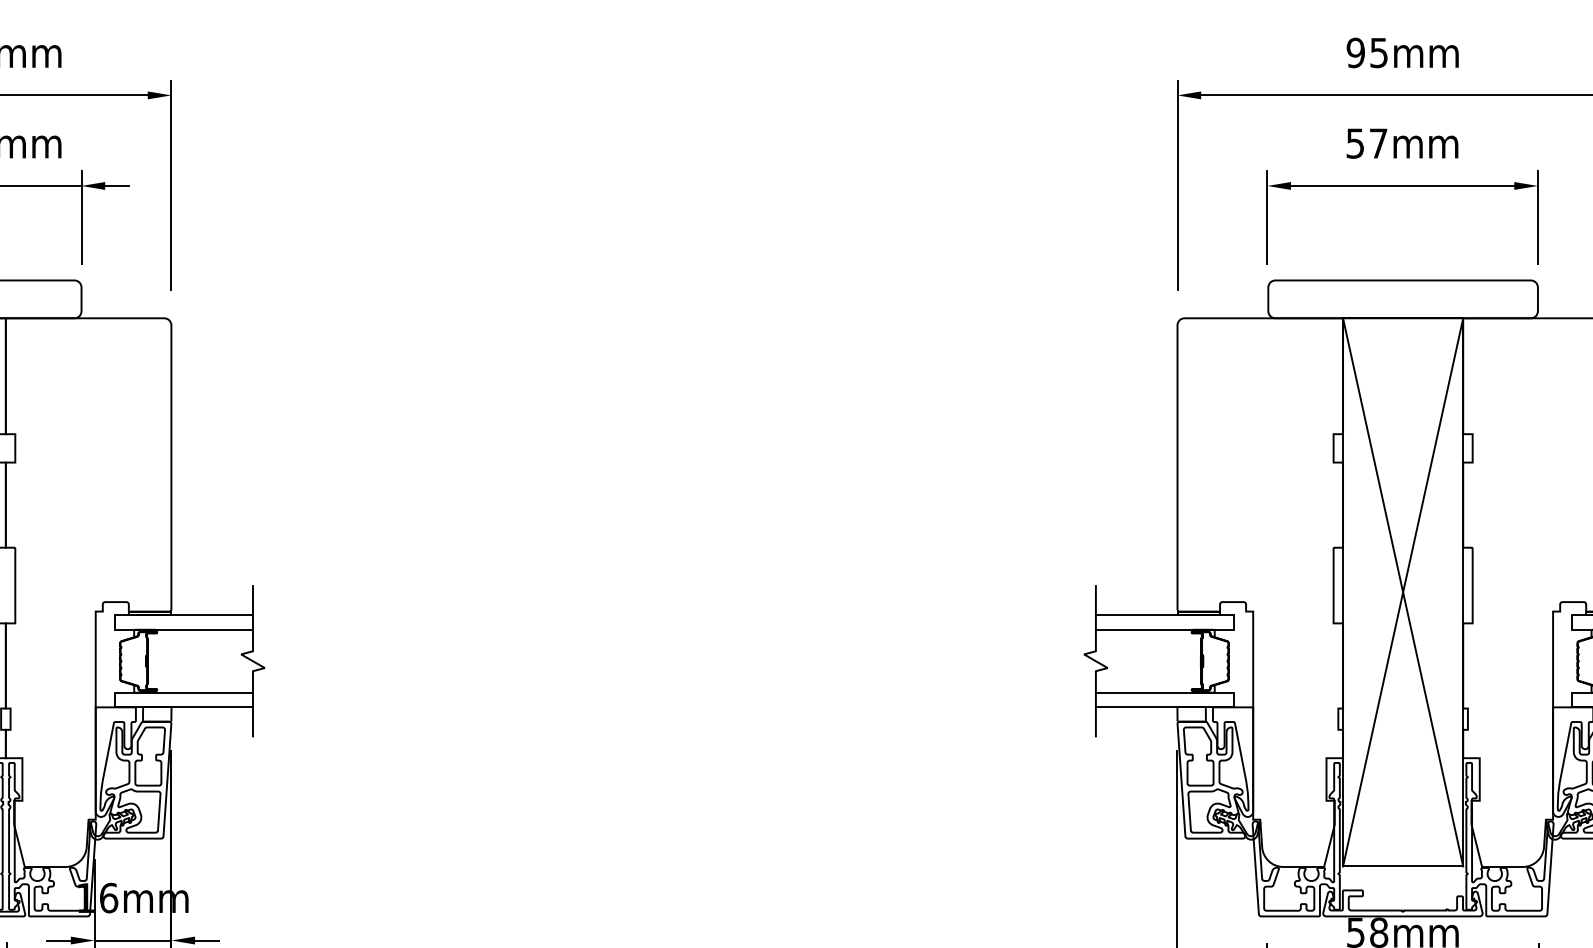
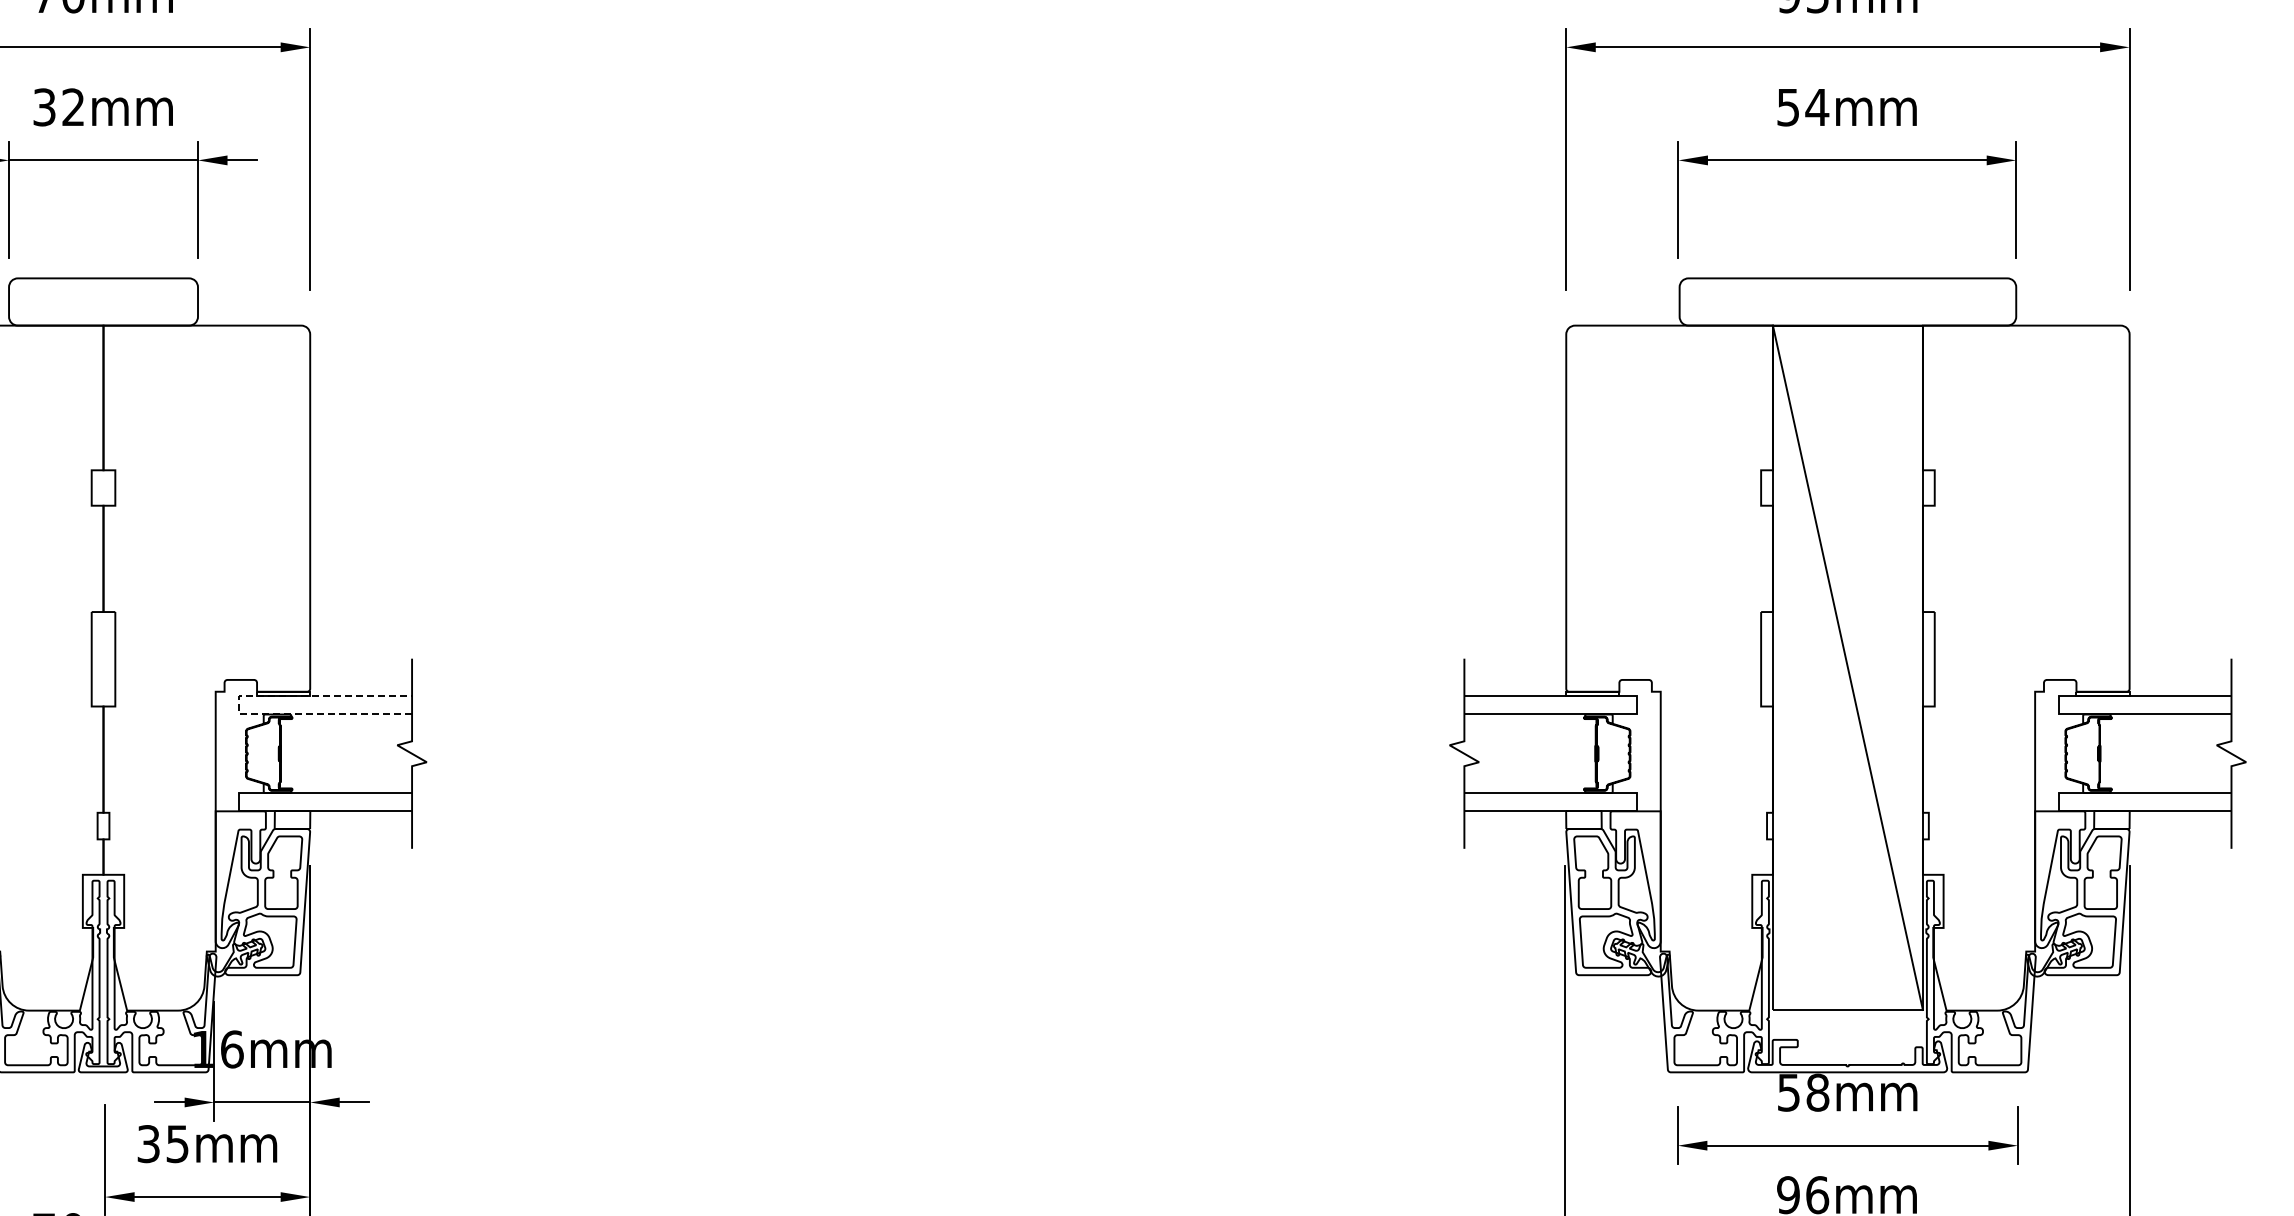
text: (1378, 143) -> (1817, 107), 57mm -> 54mm
line: (1402, 592) -> (1847, 667), removed
line: (114, 621) -> (239, 704), solid -> dashed

